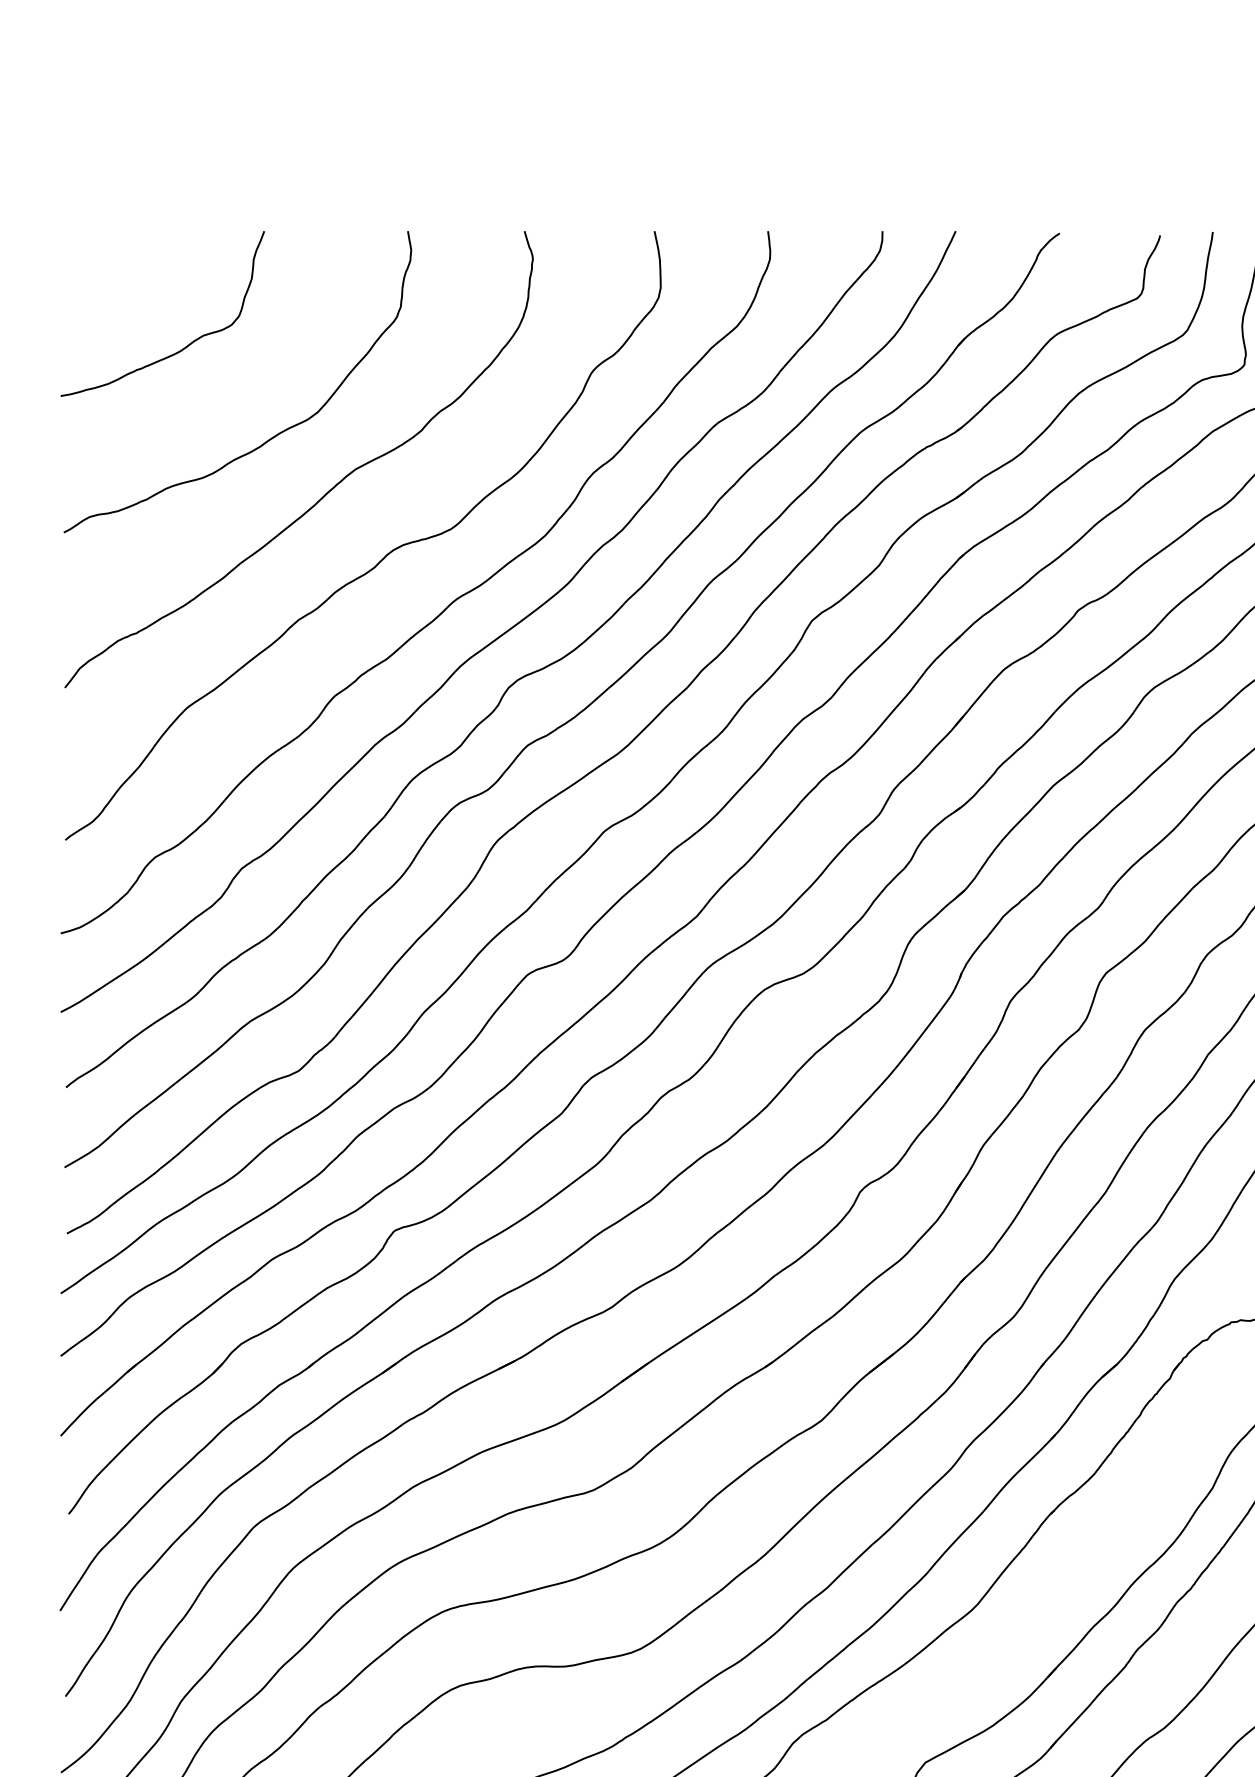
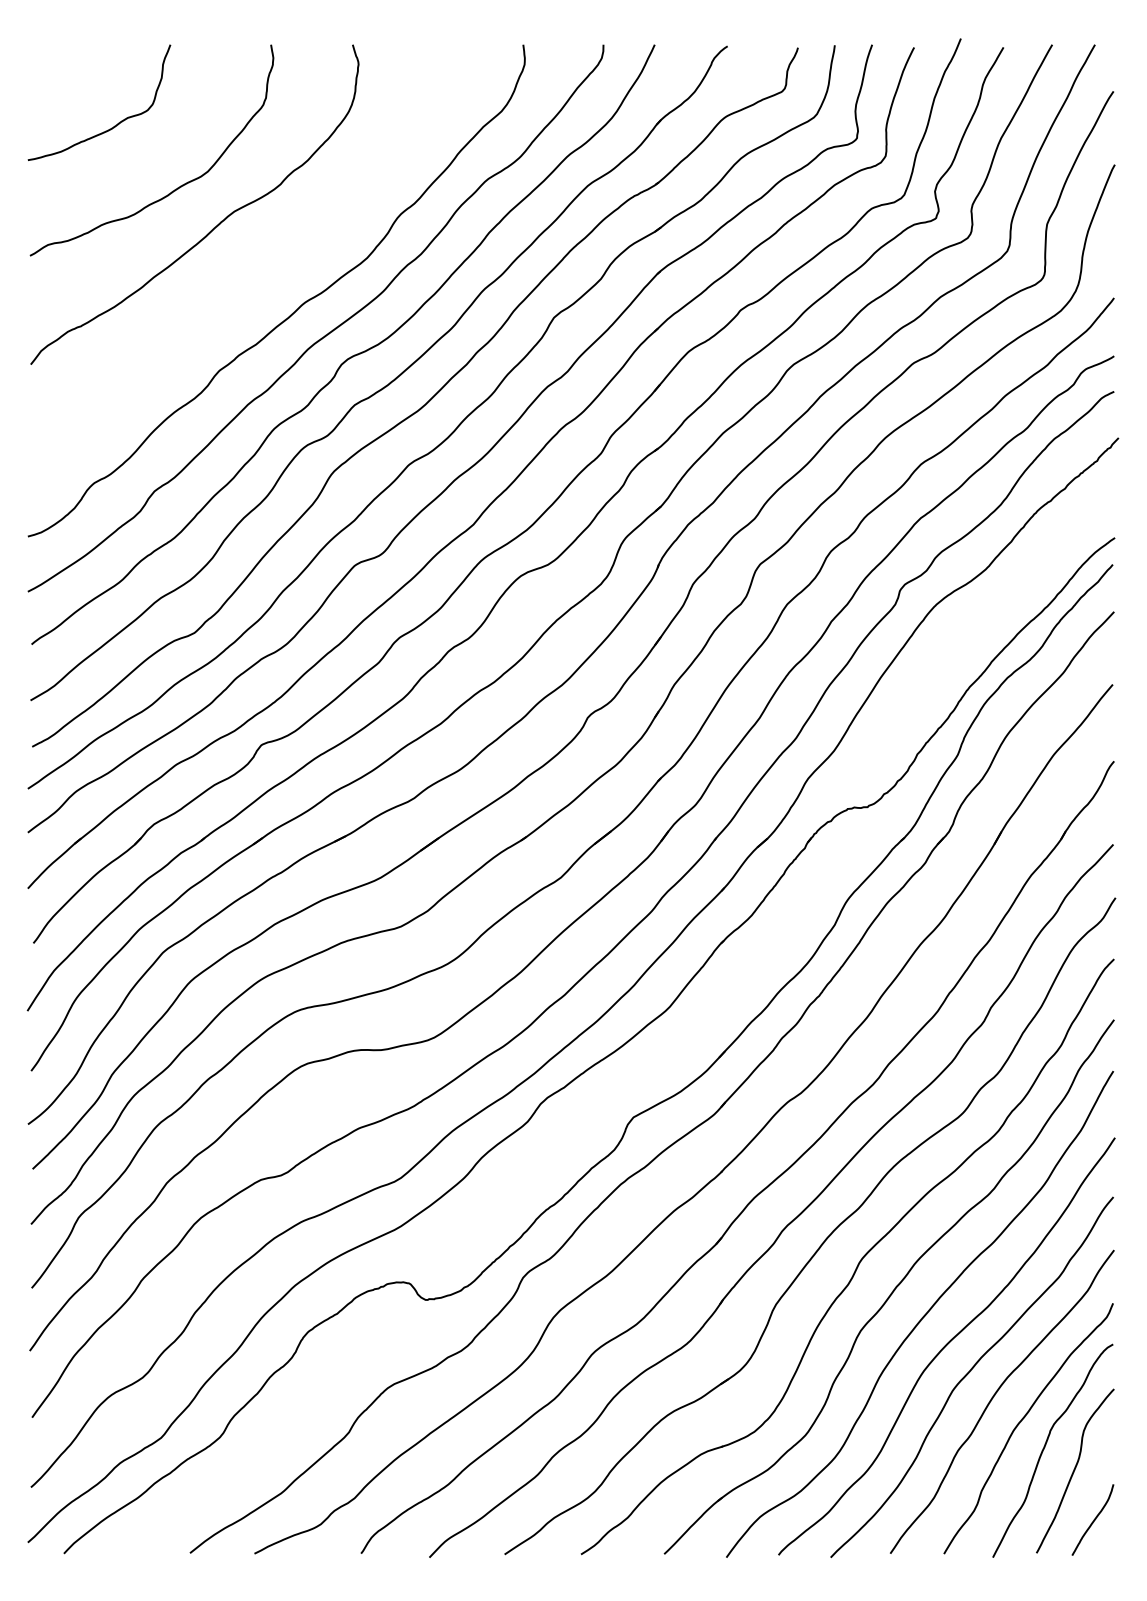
curve: (384, 556) -> (254, 272), removed

